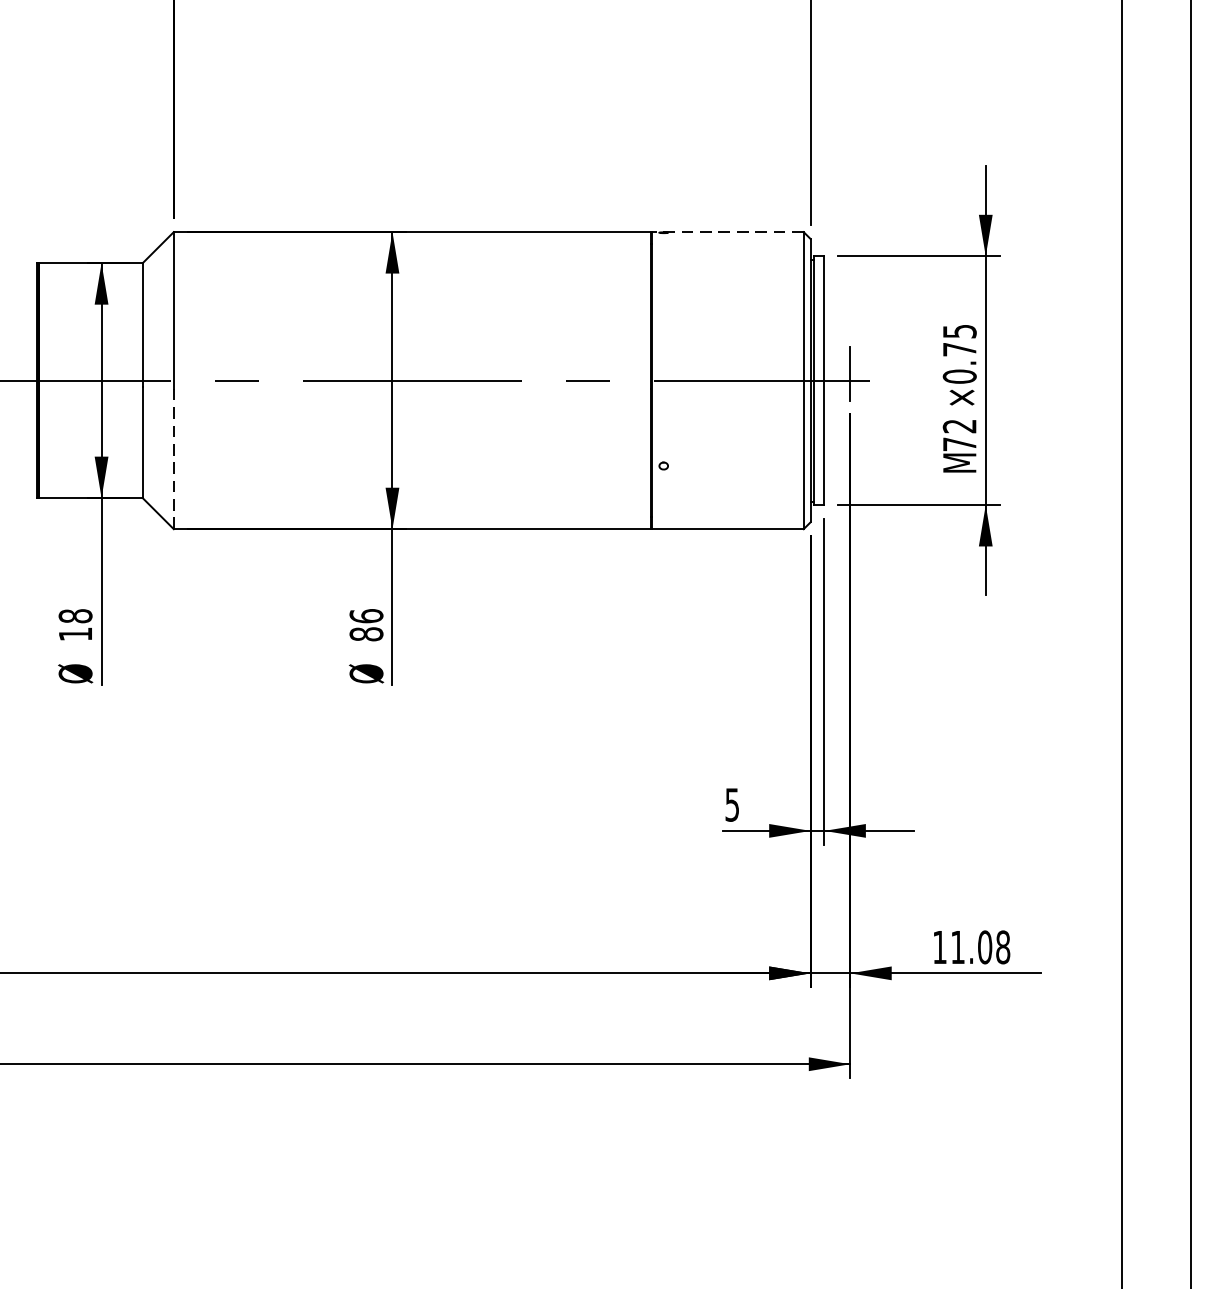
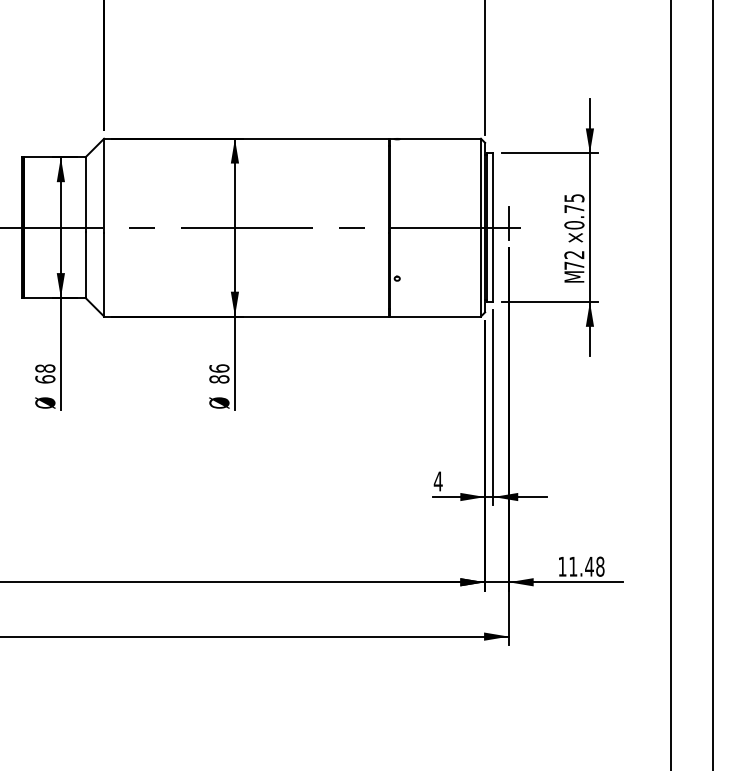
line: (727, 231) -> (435, 138), dashed -> solid
line: (174, 458) -> (104, 274), dashed -> solid
text: (75, 634) -> (45, 379), 18 -> 68
text: (730, 804) -> (437, 481), 5 -> 4
text: (985, 947) -> (589, 566), 11.08 -> 11.48

